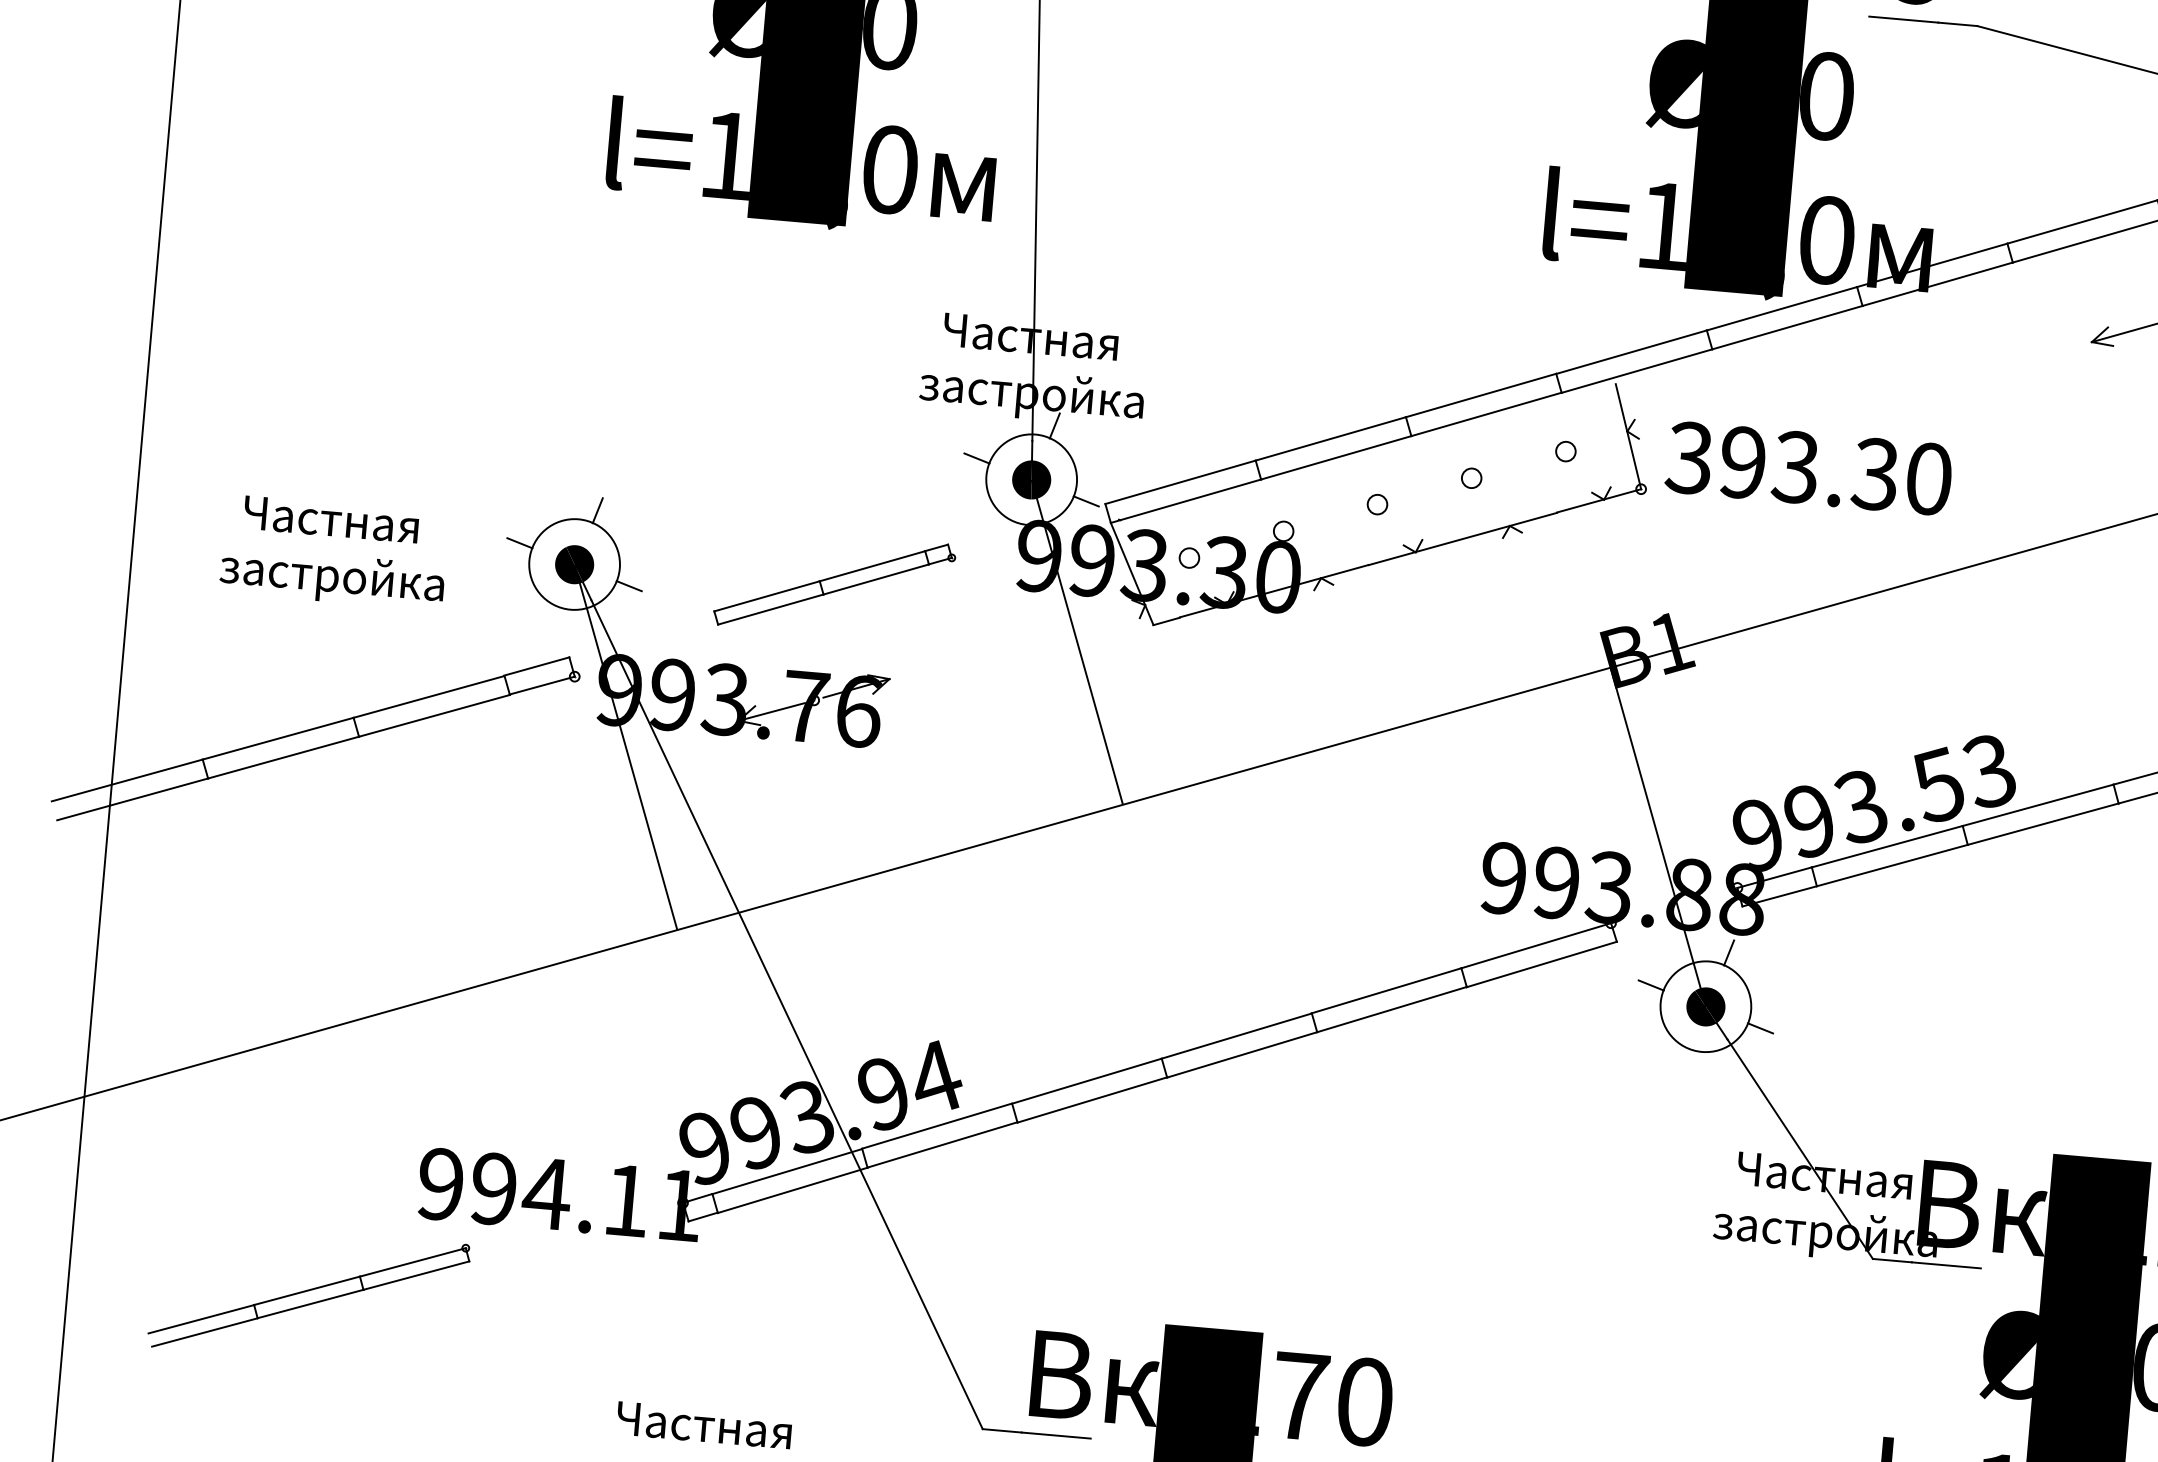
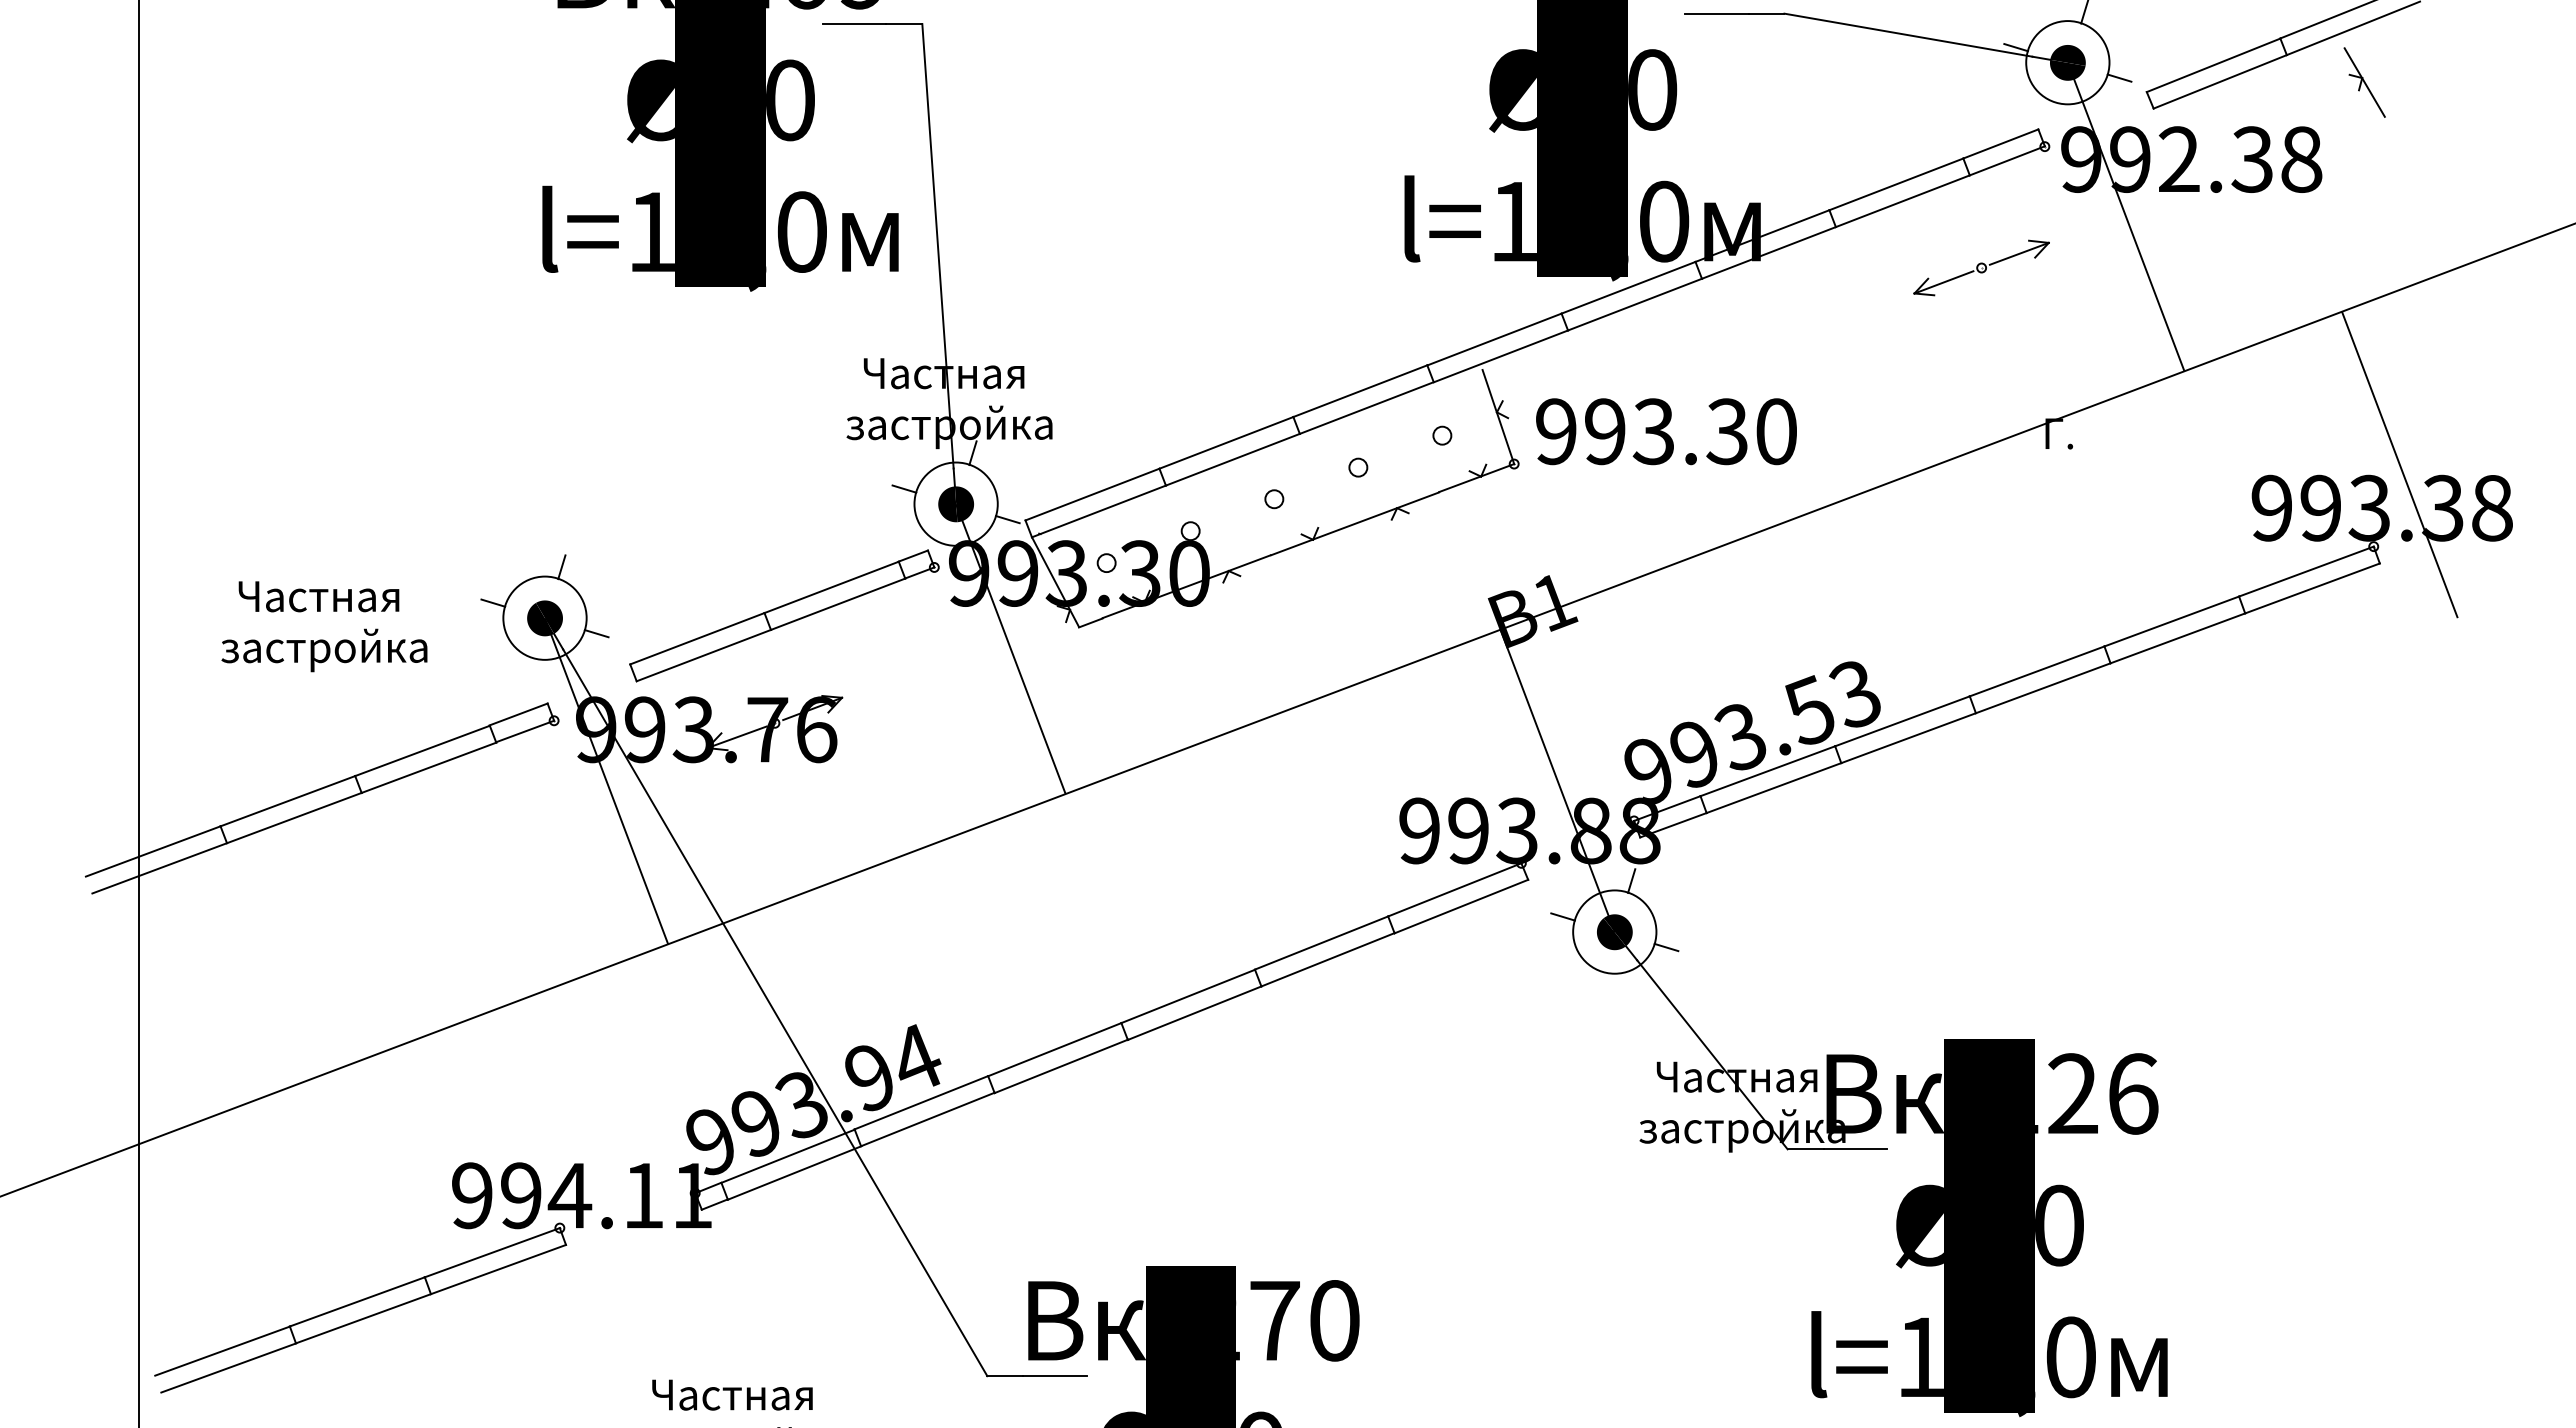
text: (1689, 457) -> (1555, 431), 393.30 -> 993.30
part: (834, 584) -> (784, 615), size x1.43
part: (308, 1295) -> (360, 1307), size x1.43

